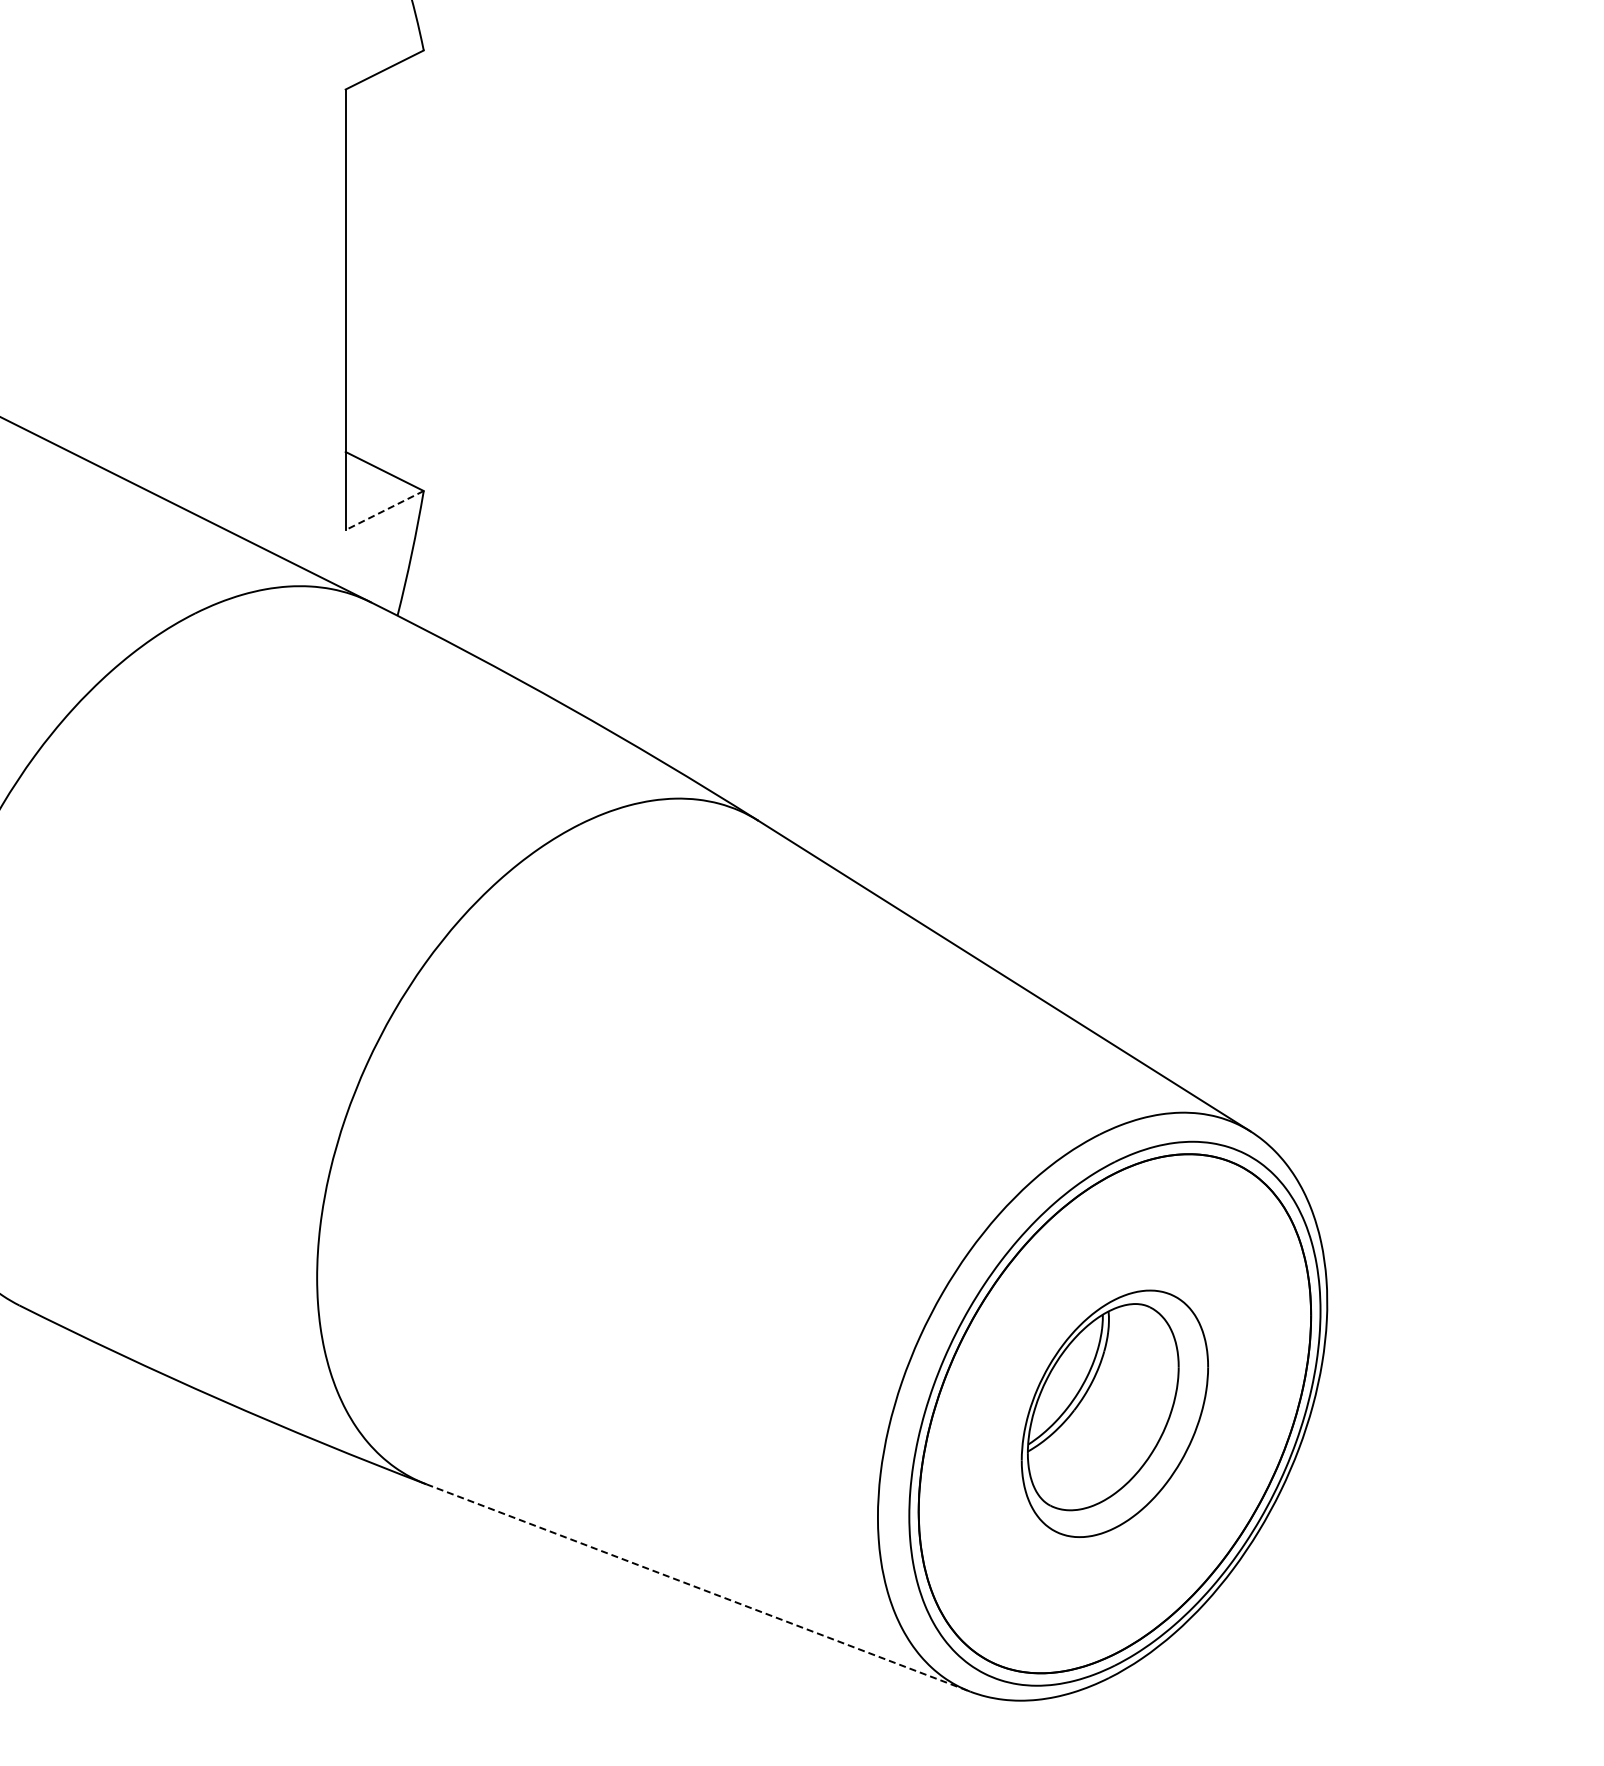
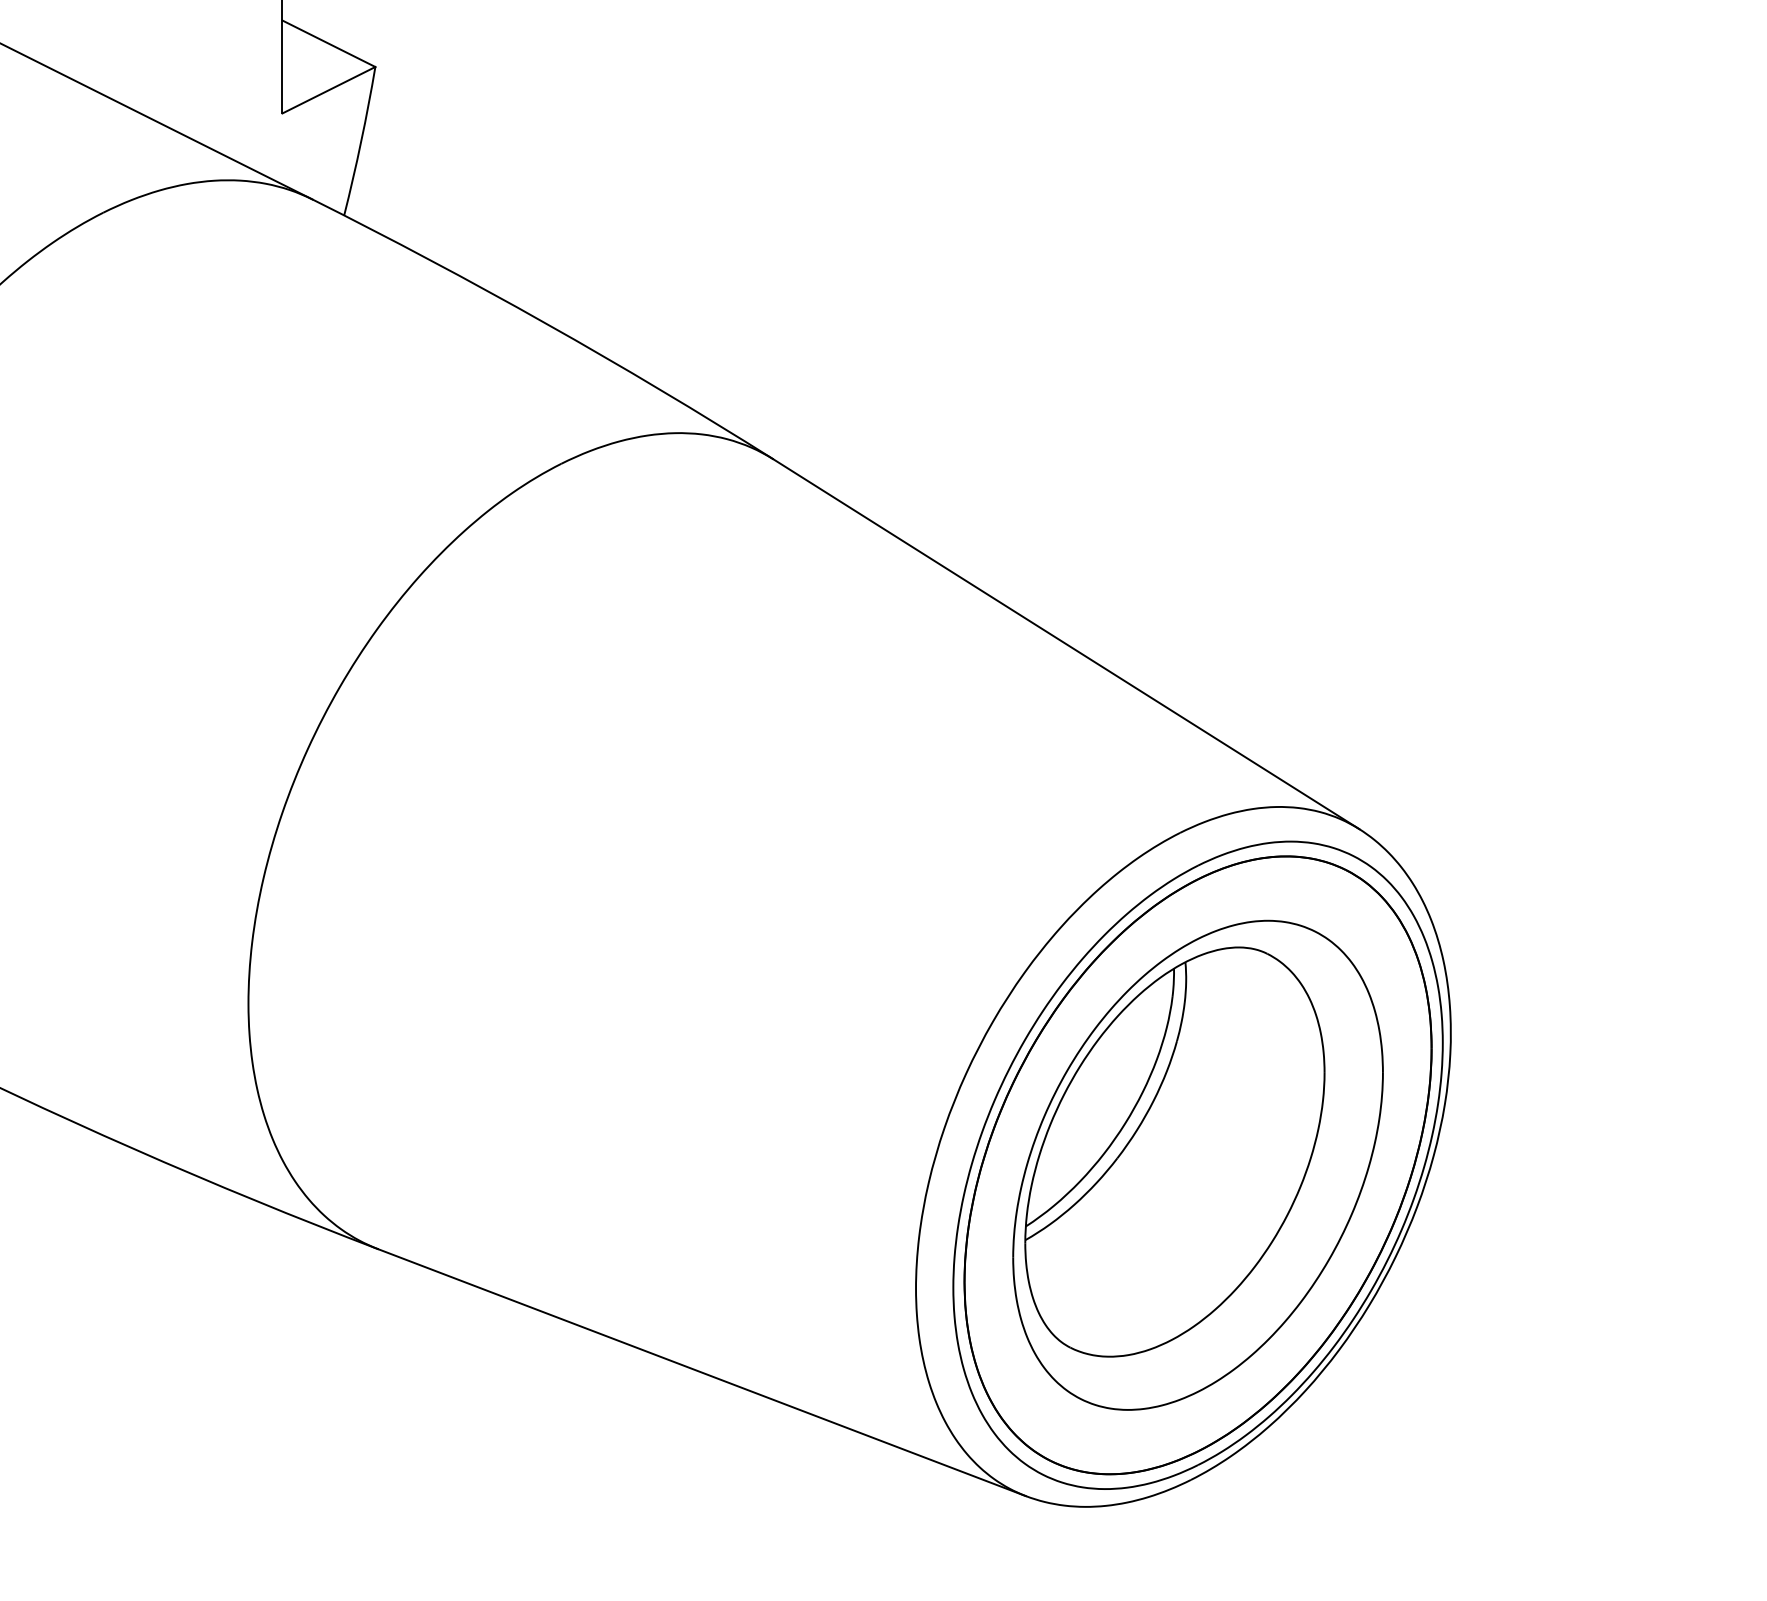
line: (384, 510) -> (328, 90), dashed -> solid
part: (1114, 1413) -> (1197, 1165), size x1.67
line: (698, 1587) -> (702, 1372), dashed -> solid

